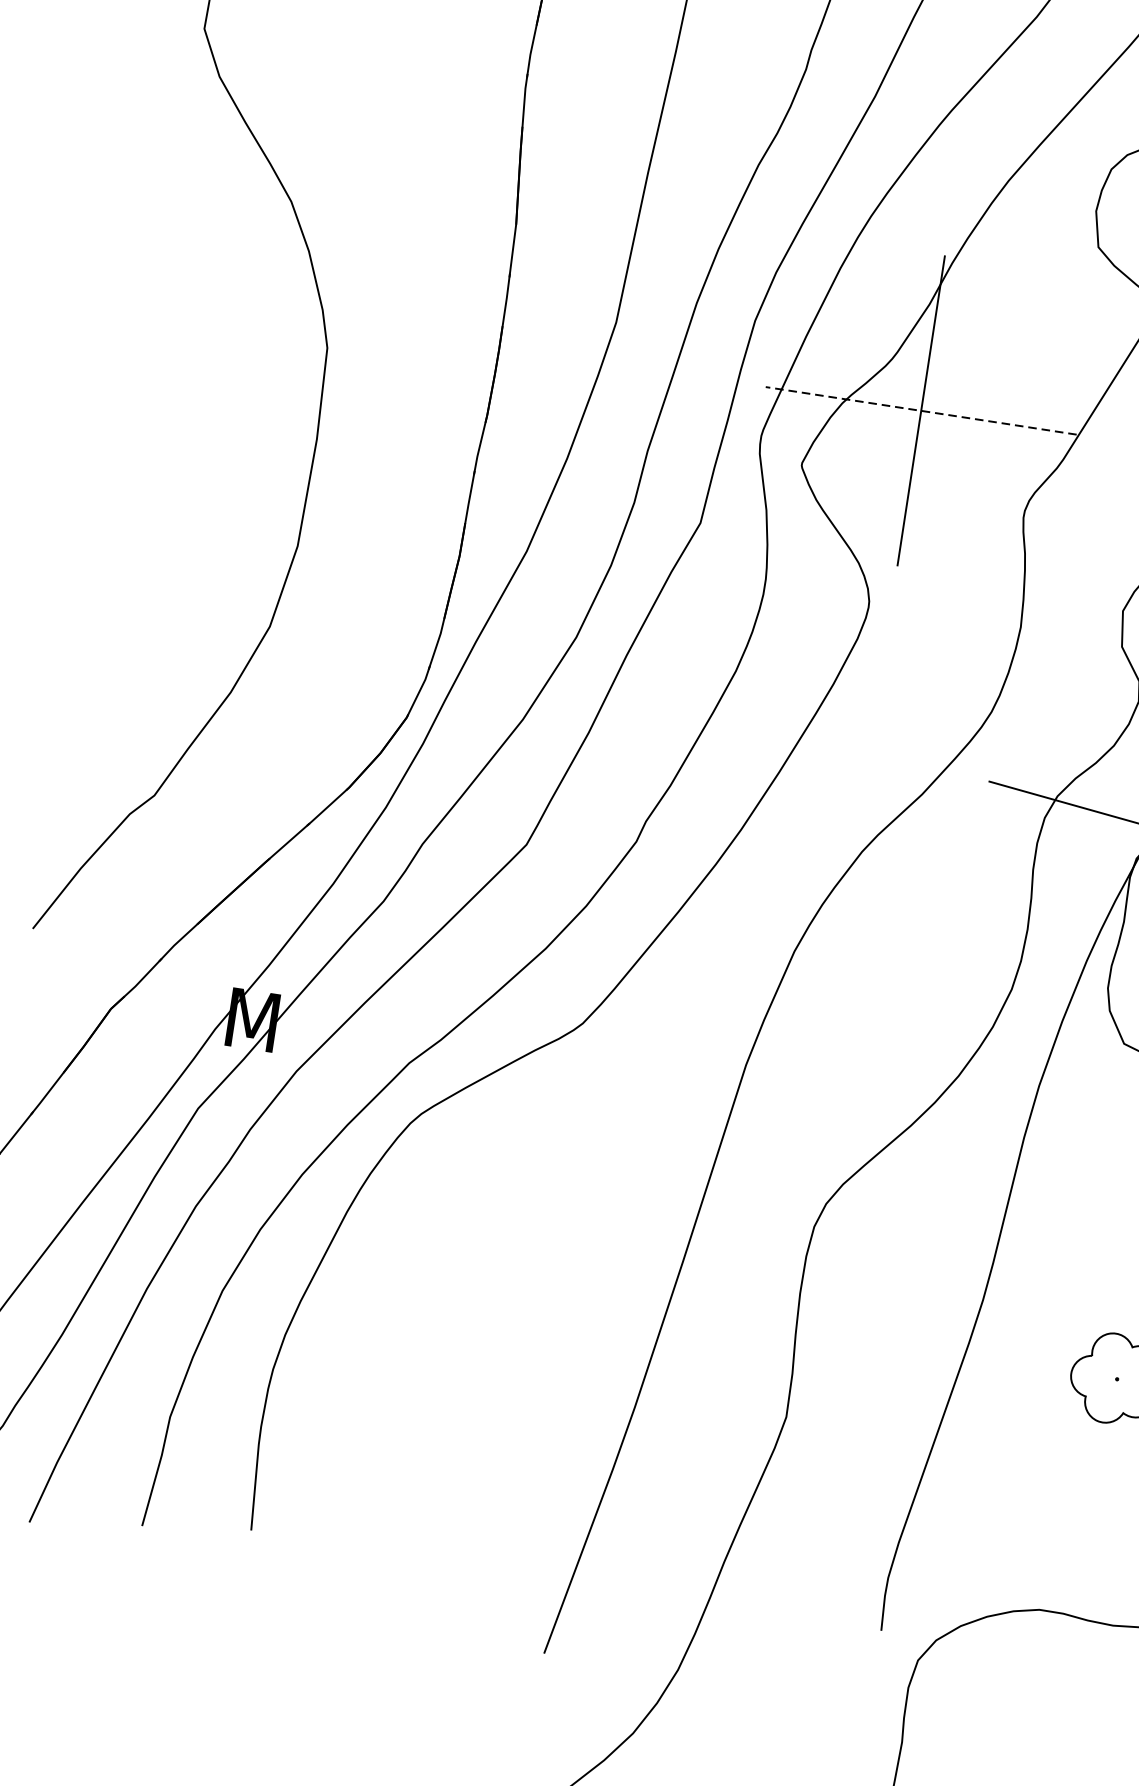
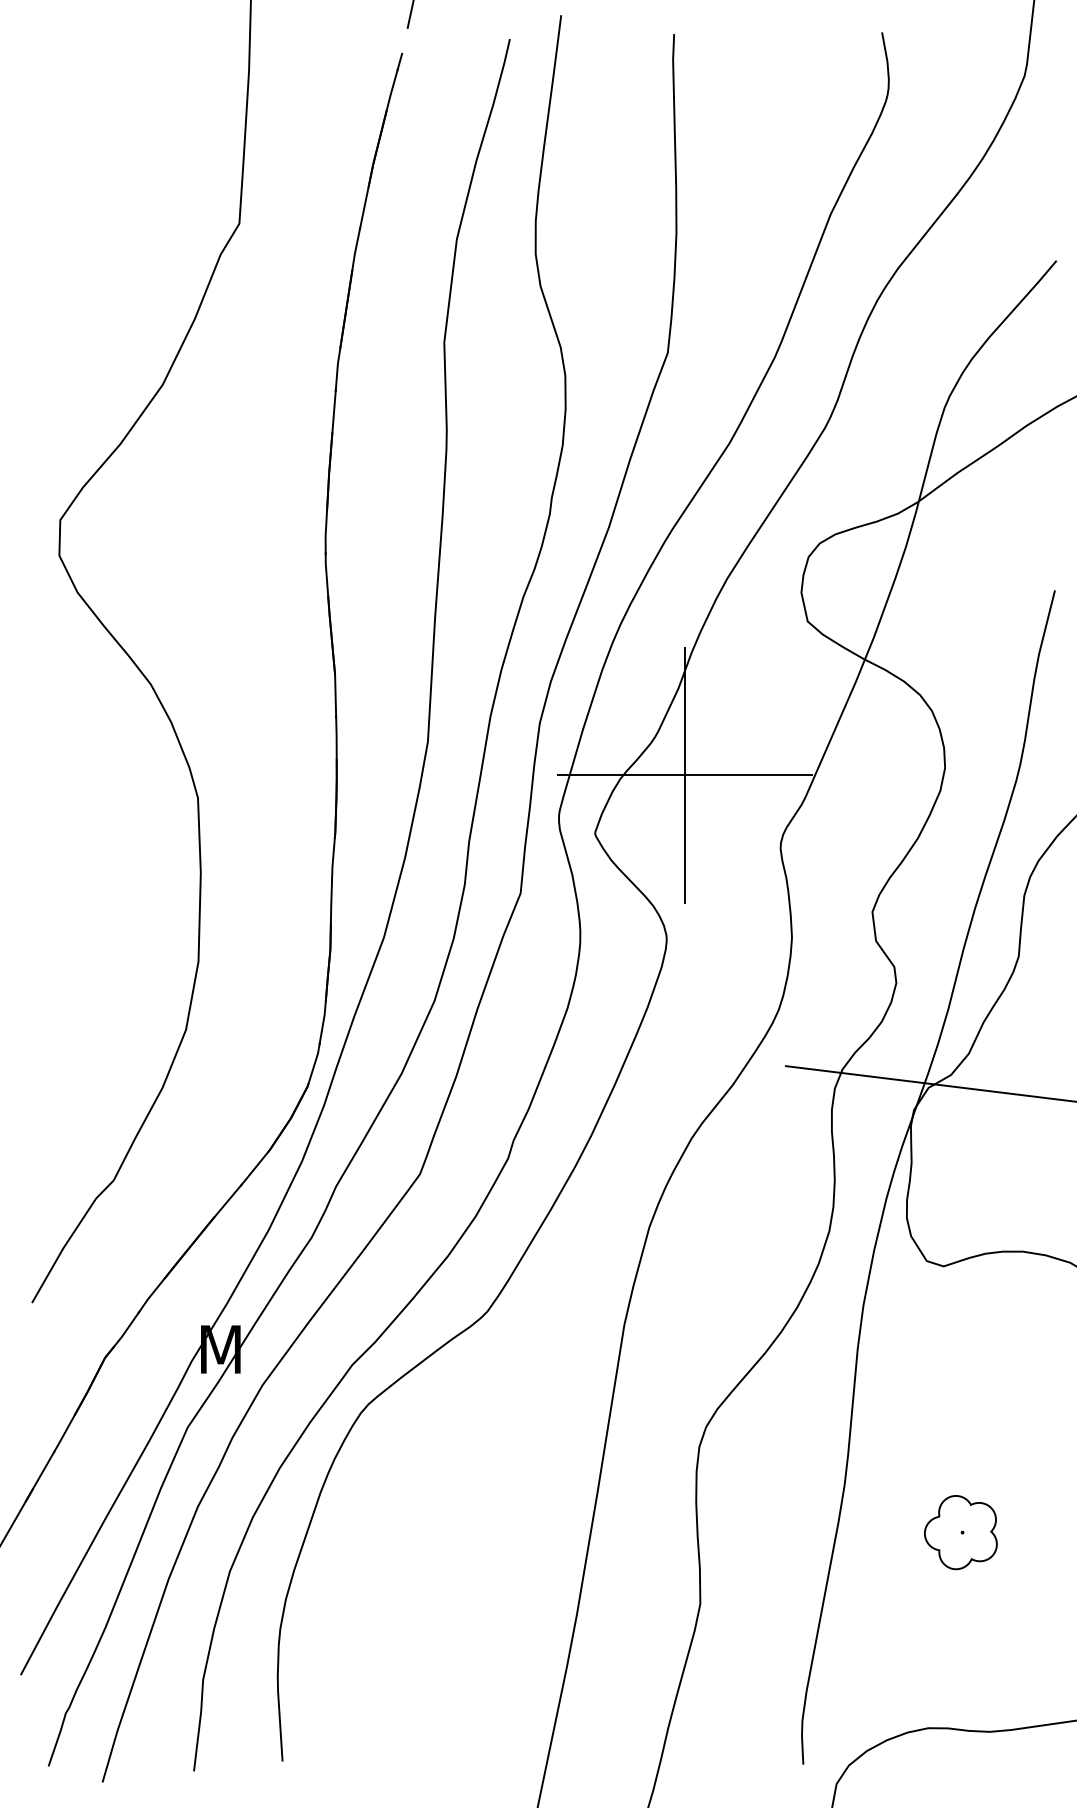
line: (920, 410) -> (684, 775), dashed -> solid

